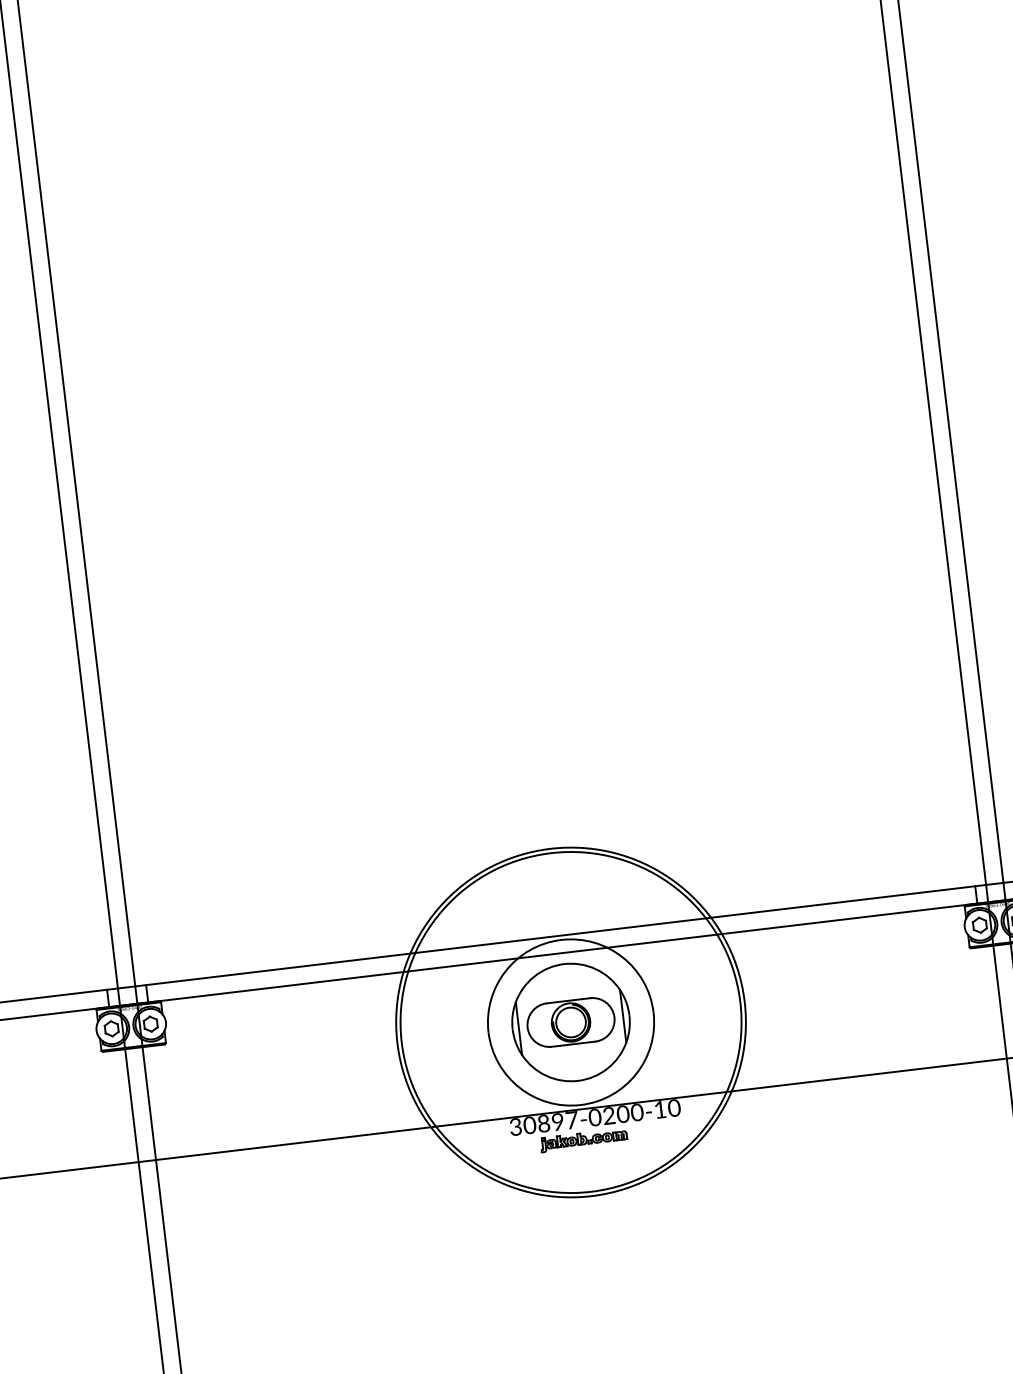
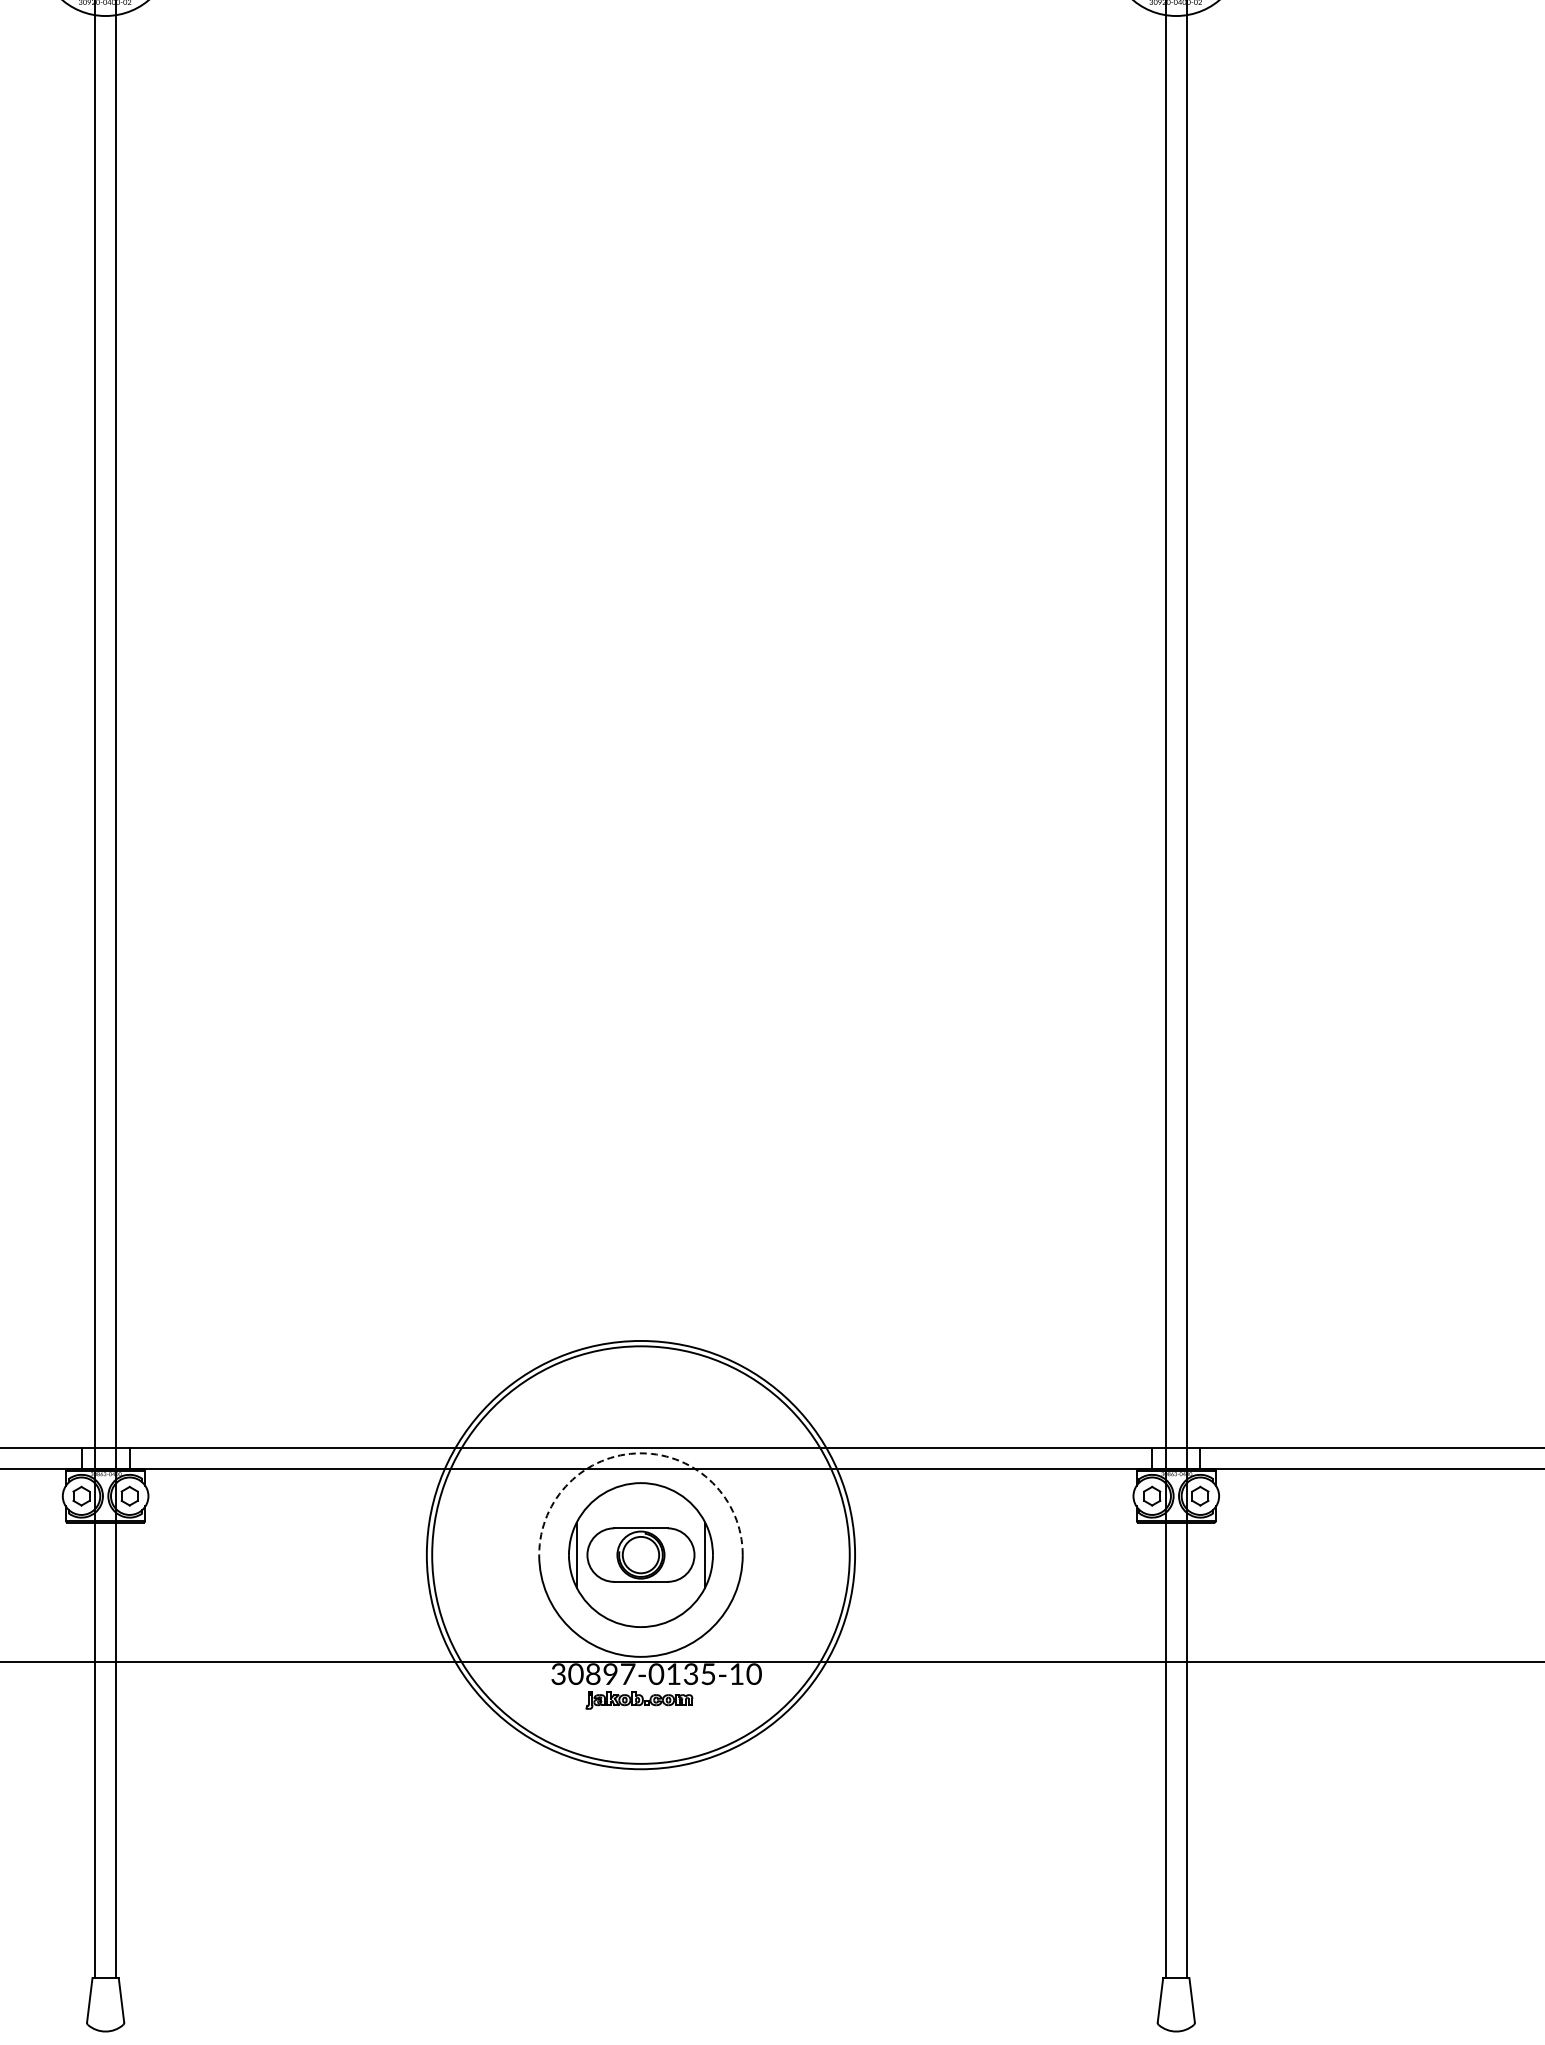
arc: (560, 940) -> (640, 1453), solid -> dashed
text: (623, 1113) -> (691, 1673), 30897-0200-10 -> 30897-0135-10

